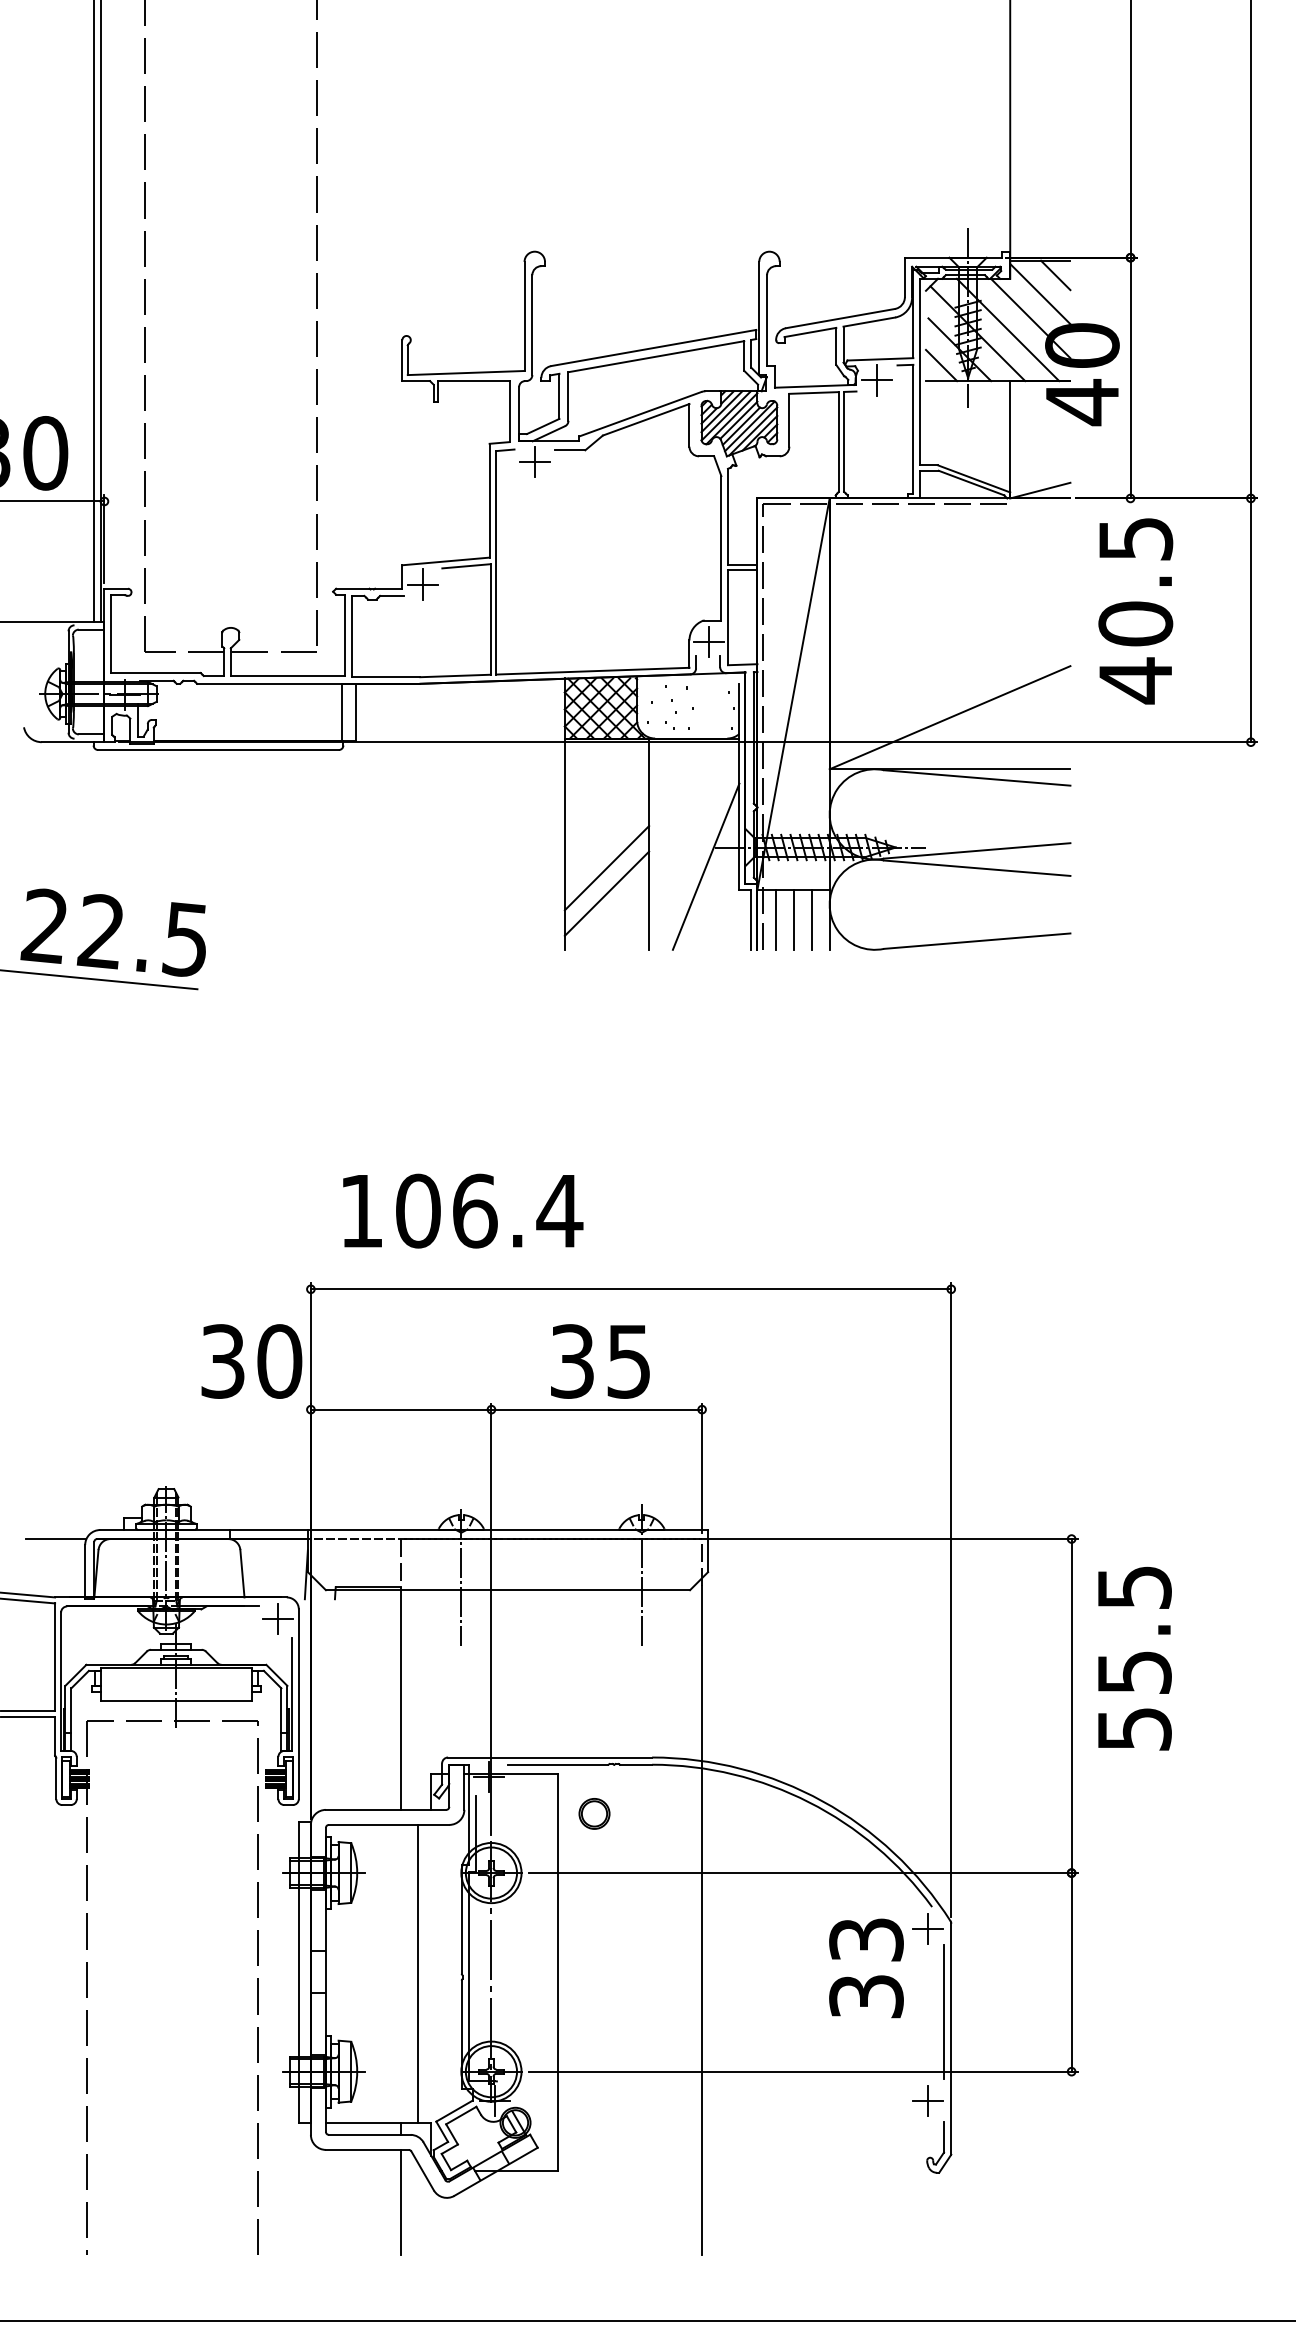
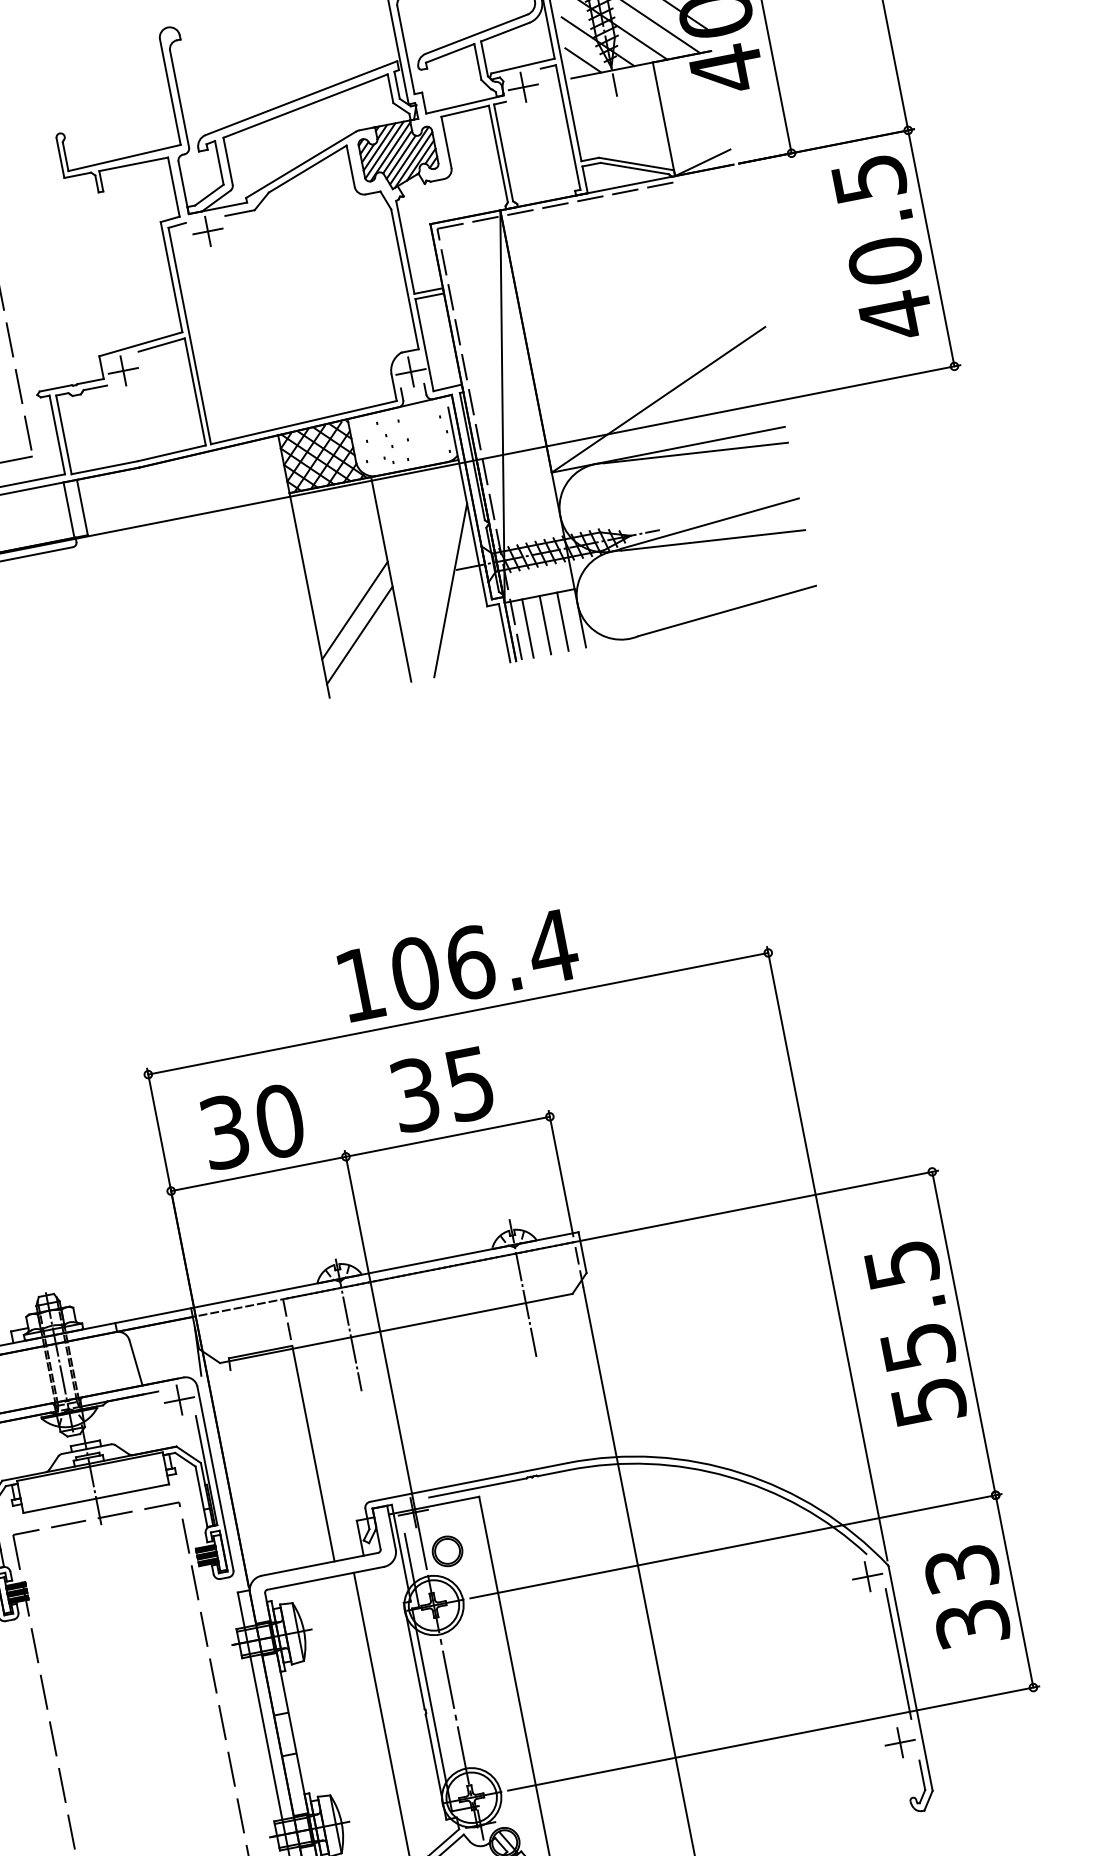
text: (1135, 611) -> (882, 249), moved
text: (463, 1210) -> (459, 964), moved
text: (251, 1361) -> (252, 1126), moved
text: (1134, 1658) -> (915, 1333), moved
part: (594, 1813) -> (447, 1550), moved
text: (866, 1968) -> (967, 1596), moved

